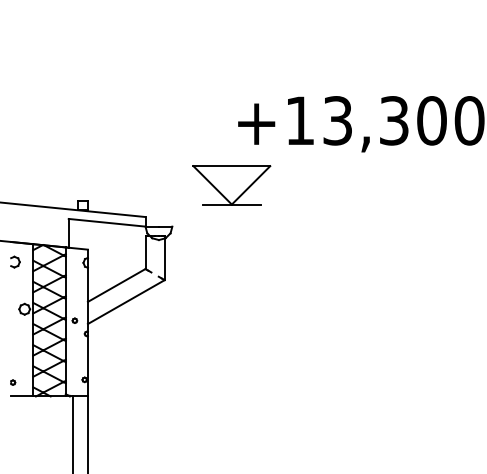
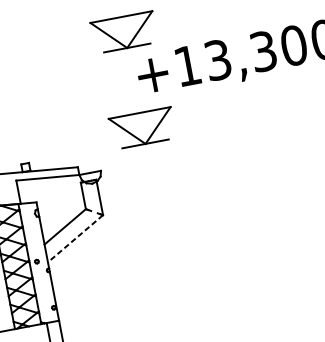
part: (231, 66) -> (124, 32), added
line: (125, 302) -> (74, 239), solid -> dashed

